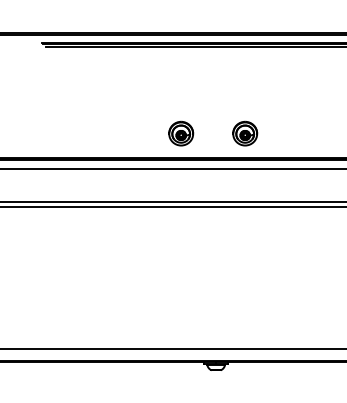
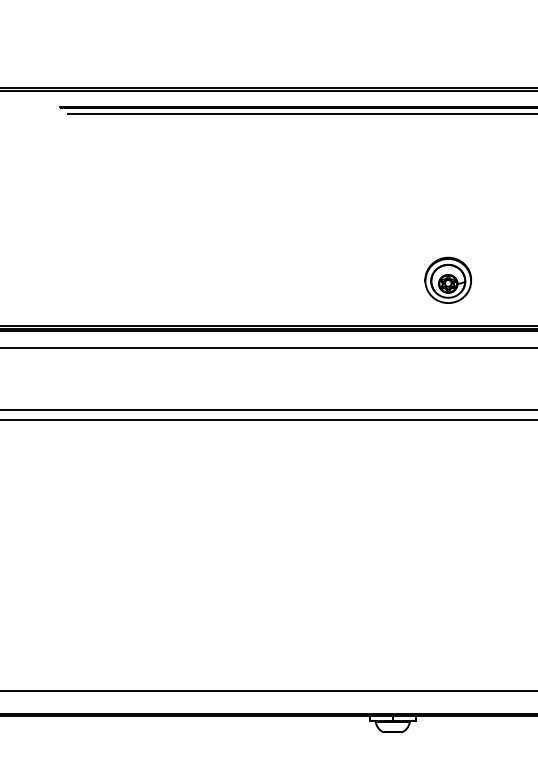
part: (181, 133) -> (326, 280), removed

